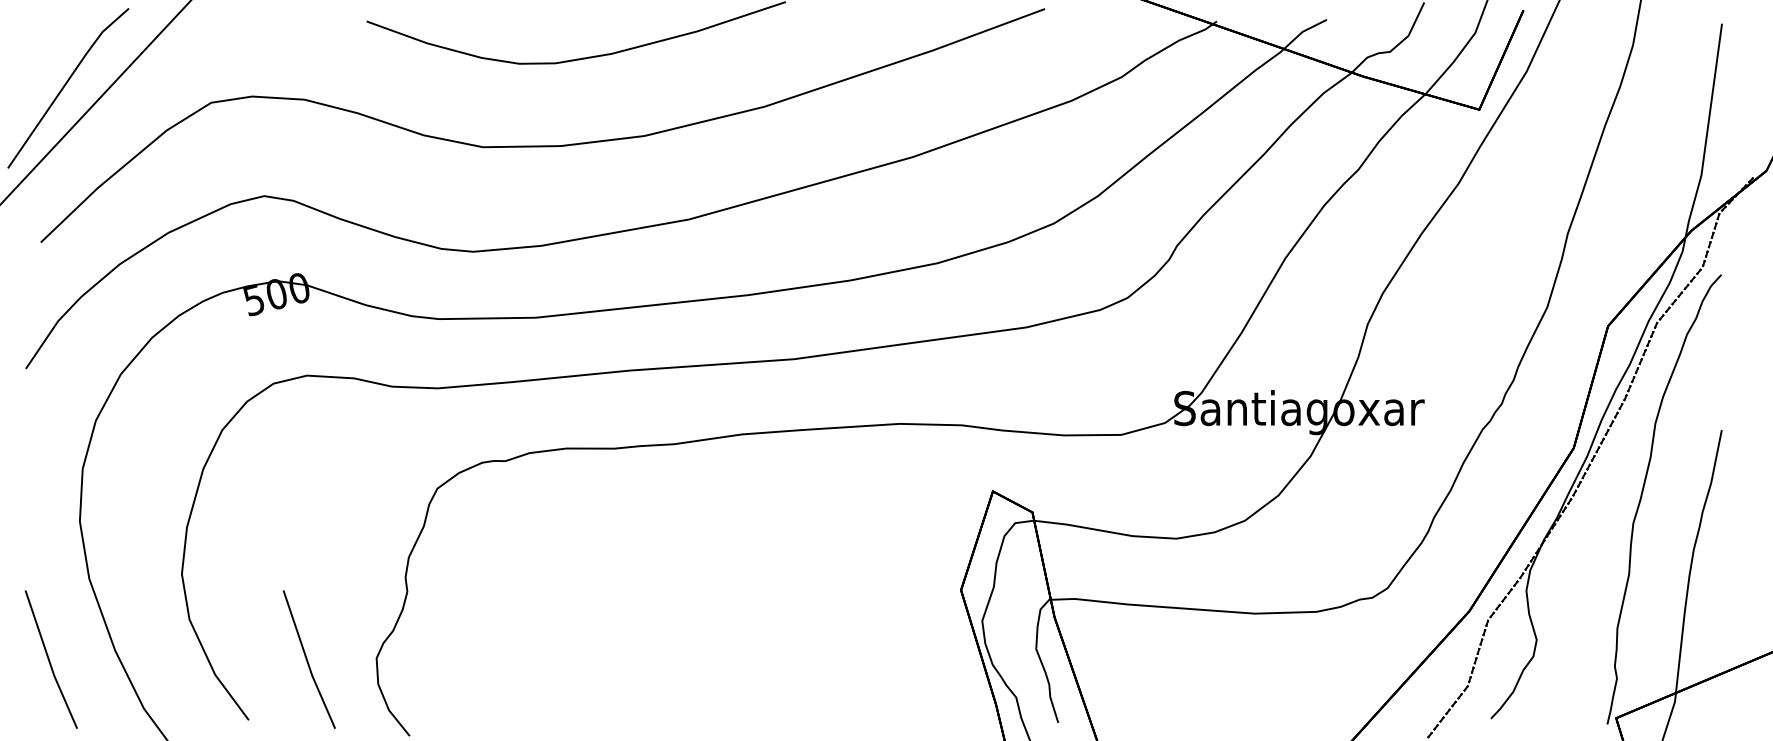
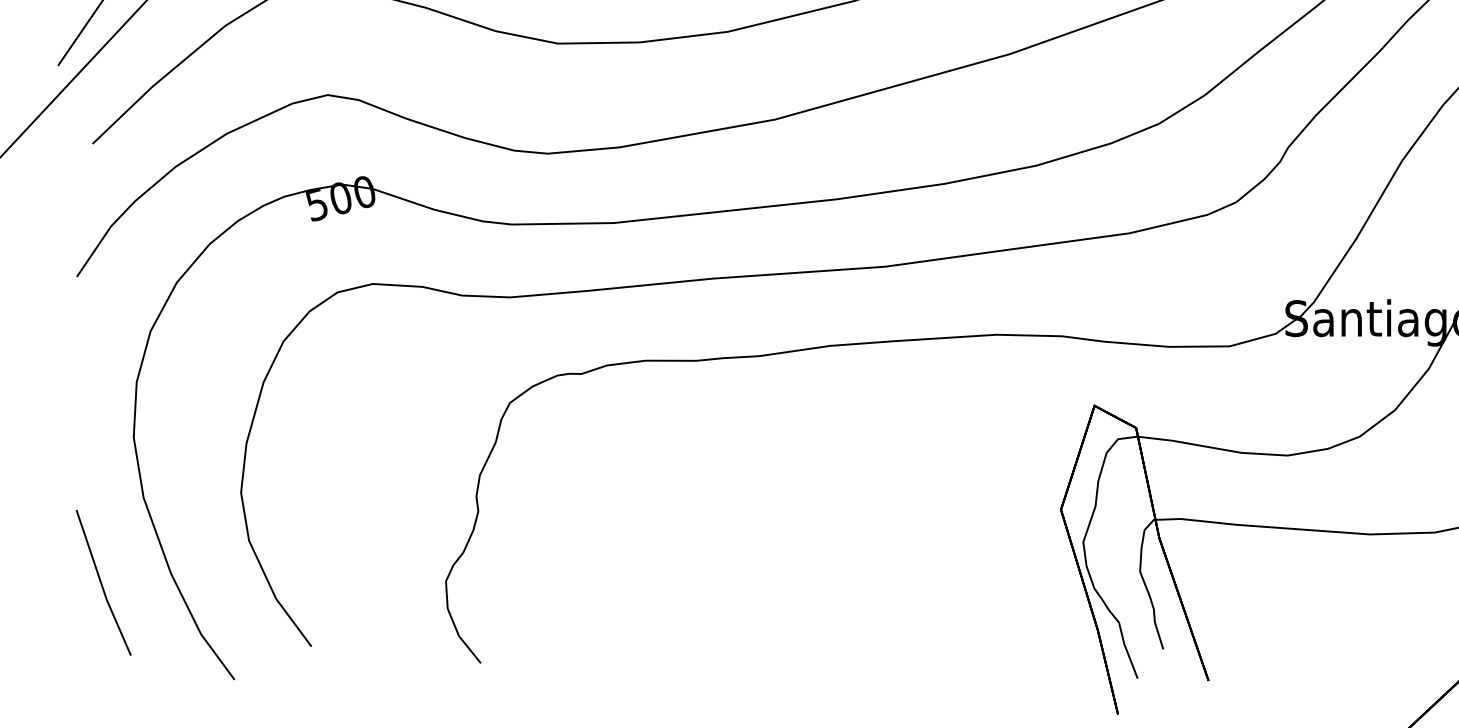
line: (307, 659) -> (373, 582), removed

